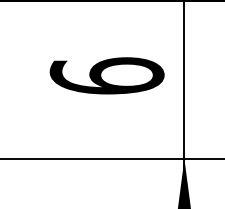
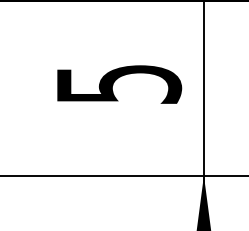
text: (107, 75) -> (118, 83), 6 -> 5

